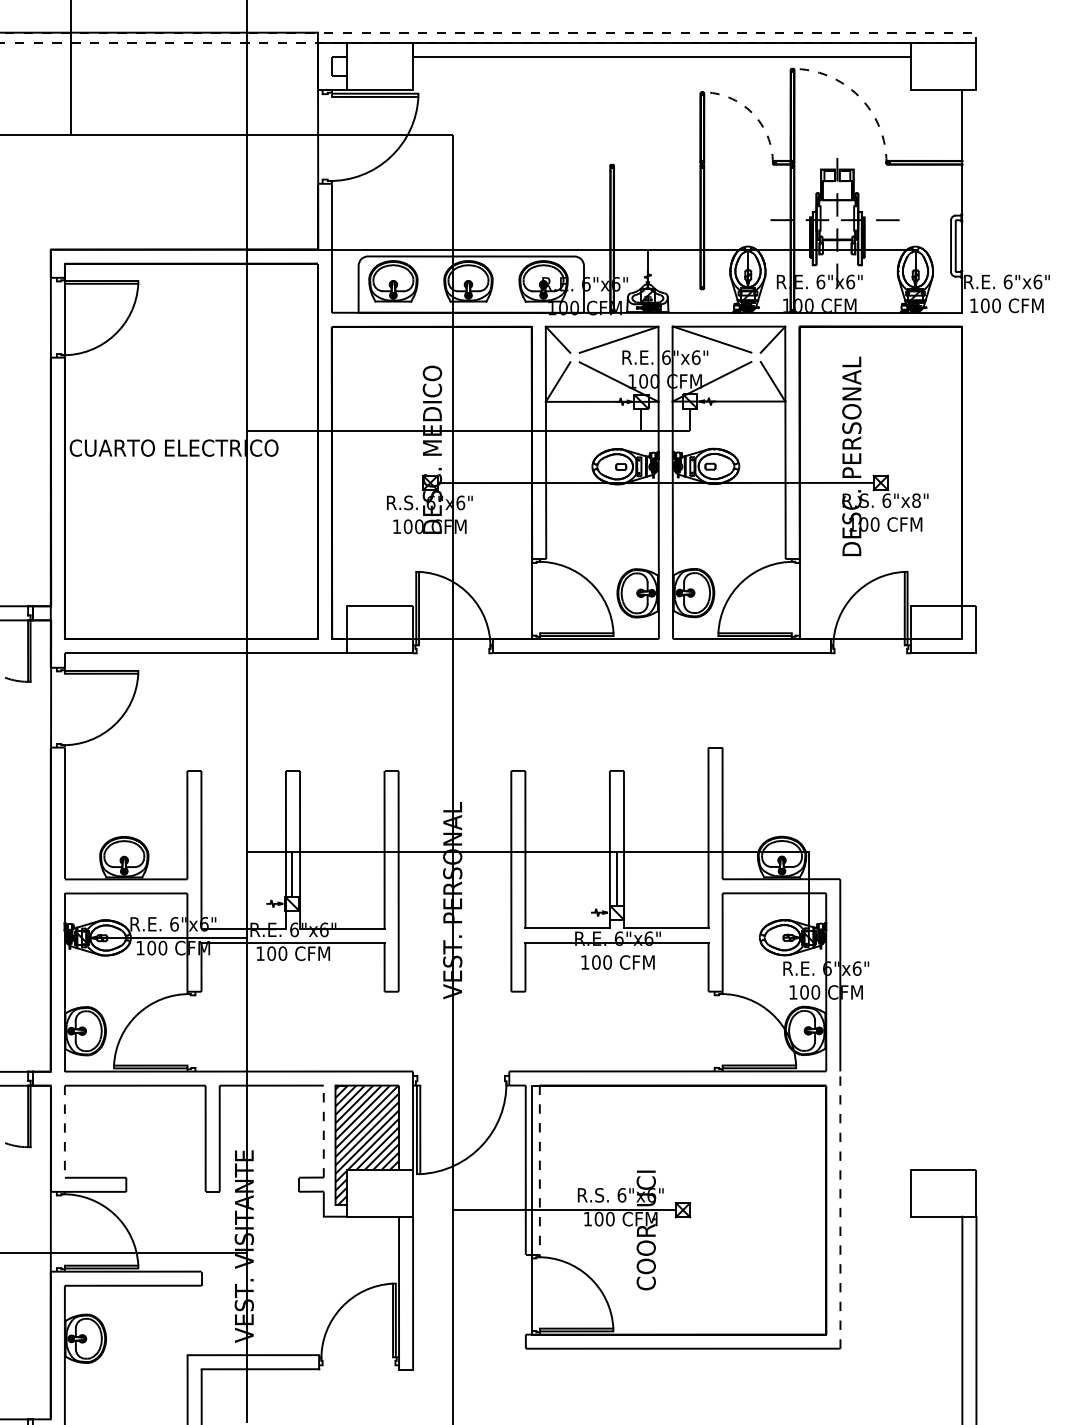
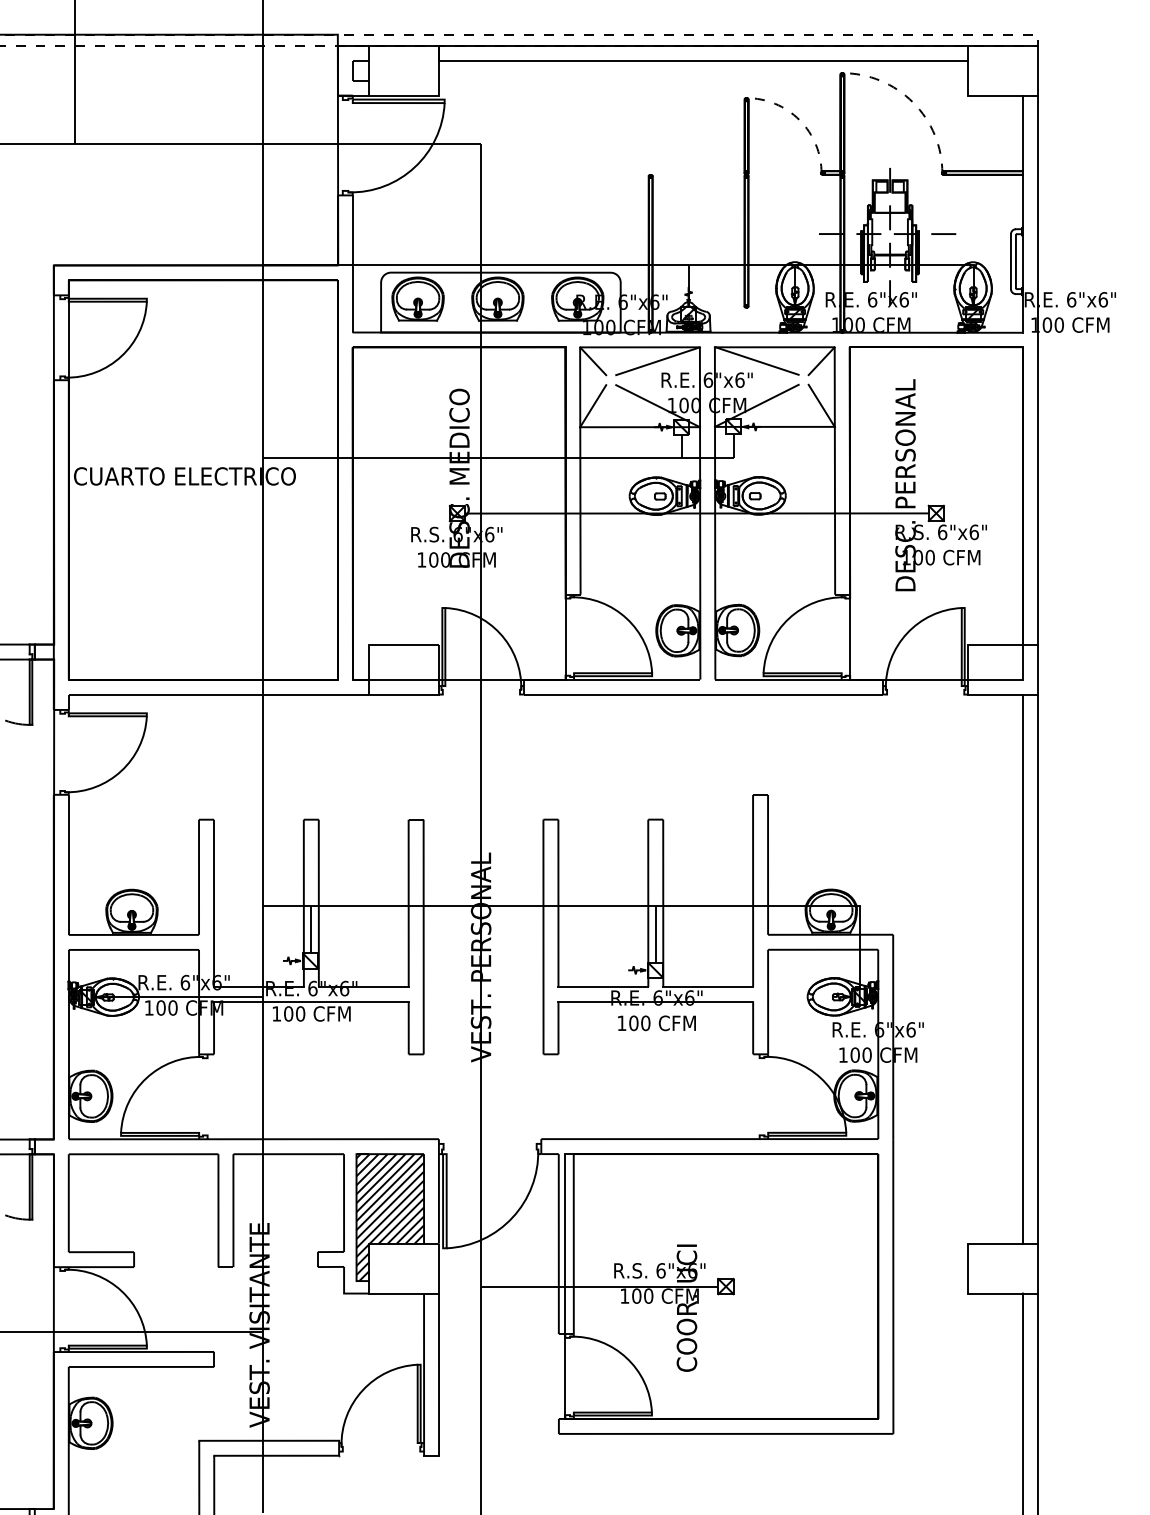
line: (976, 347) -> (1038, 369), added
text: (916, 500) -> (974, 532), 6"x8" -> 6"x6"
line: (962, 911) -> (1023, 969), added
line: (976, 911) -> (1038, 969), added
line: (323, 1131) -> (343, 1202), dashed -> solid
line: (64, 1132) -> (68, 1204), dashed -> solid
line: (539, 1170) -> (573, 1244), dashed -> solid
line: (840, 1210) -> (893, 1286), dashed -> solid

